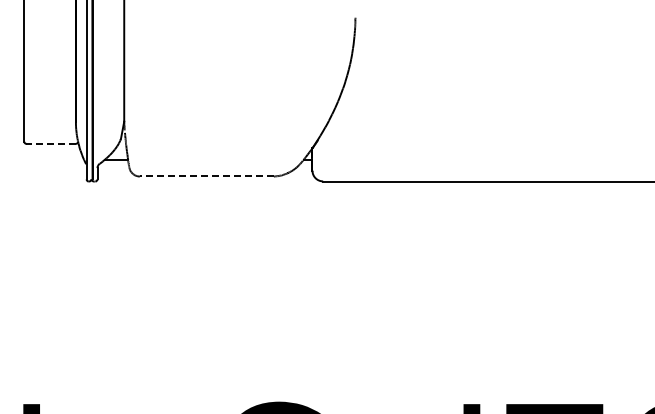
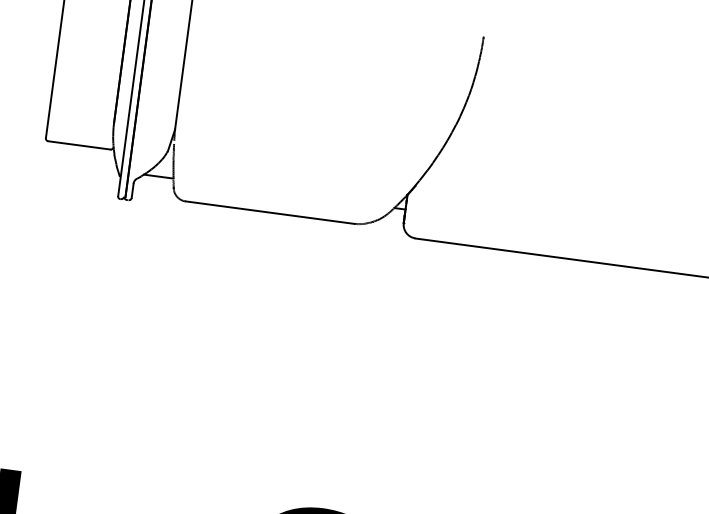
line: (51, 143) -> (79, 145), dashed -> solid
line: (206, 176) -> (269, 212), dashed -> solid

